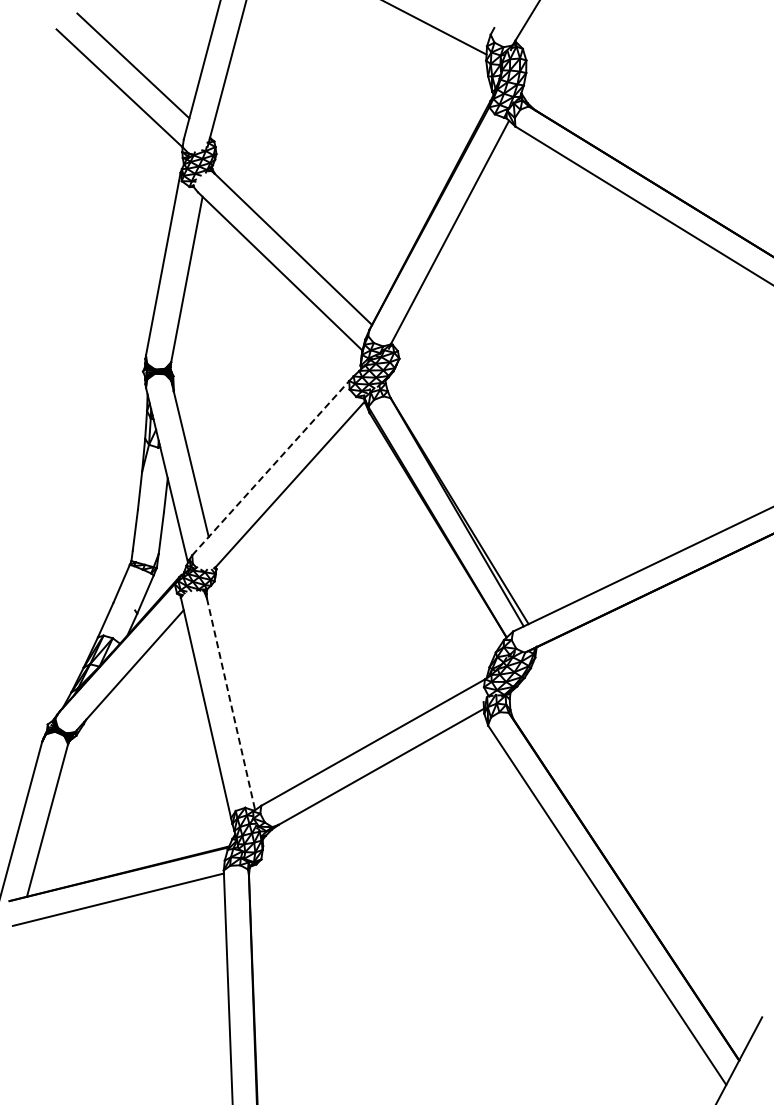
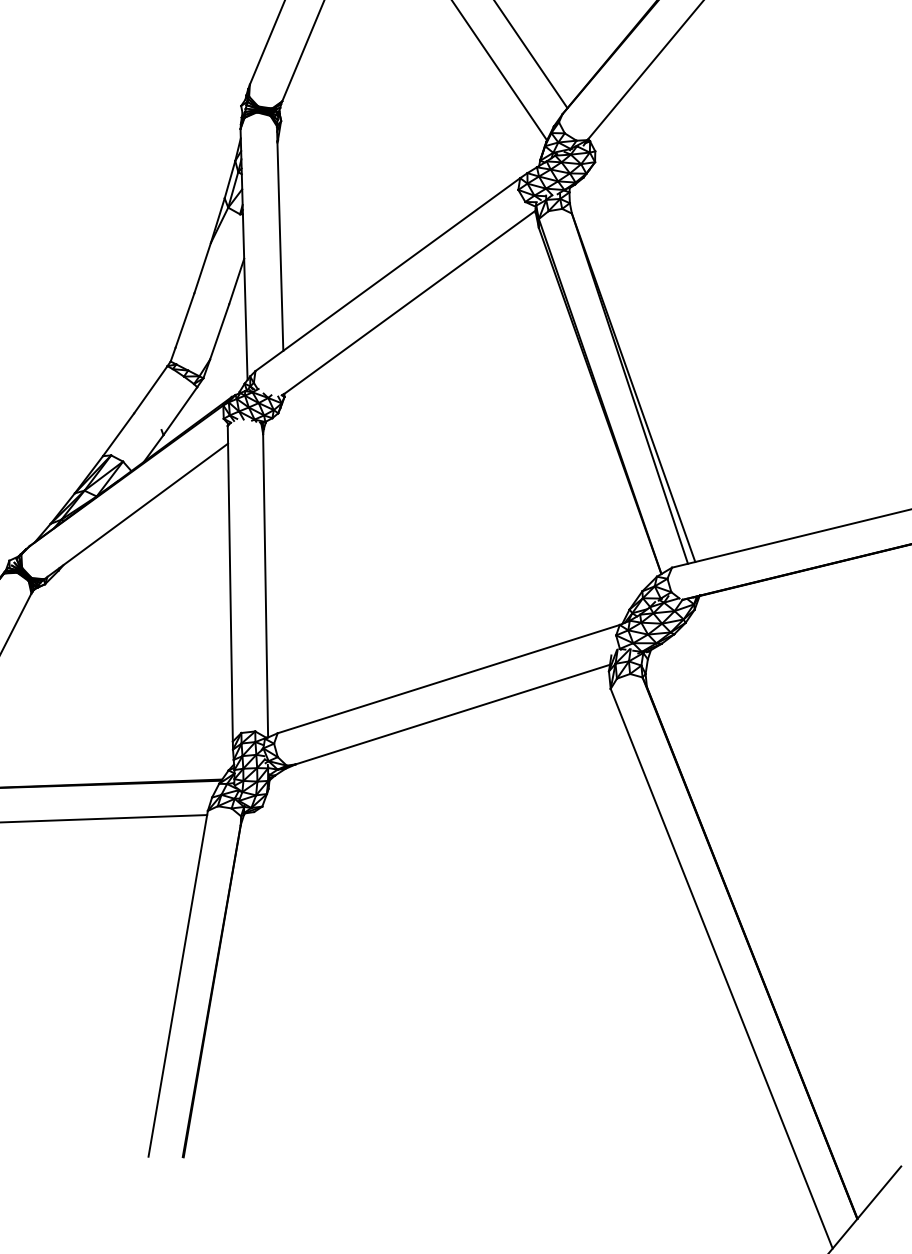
line: (271, 467) -> (389, 273), dashed -> solid
line: (231, 704) -> (266, 586), dashed -> solid

